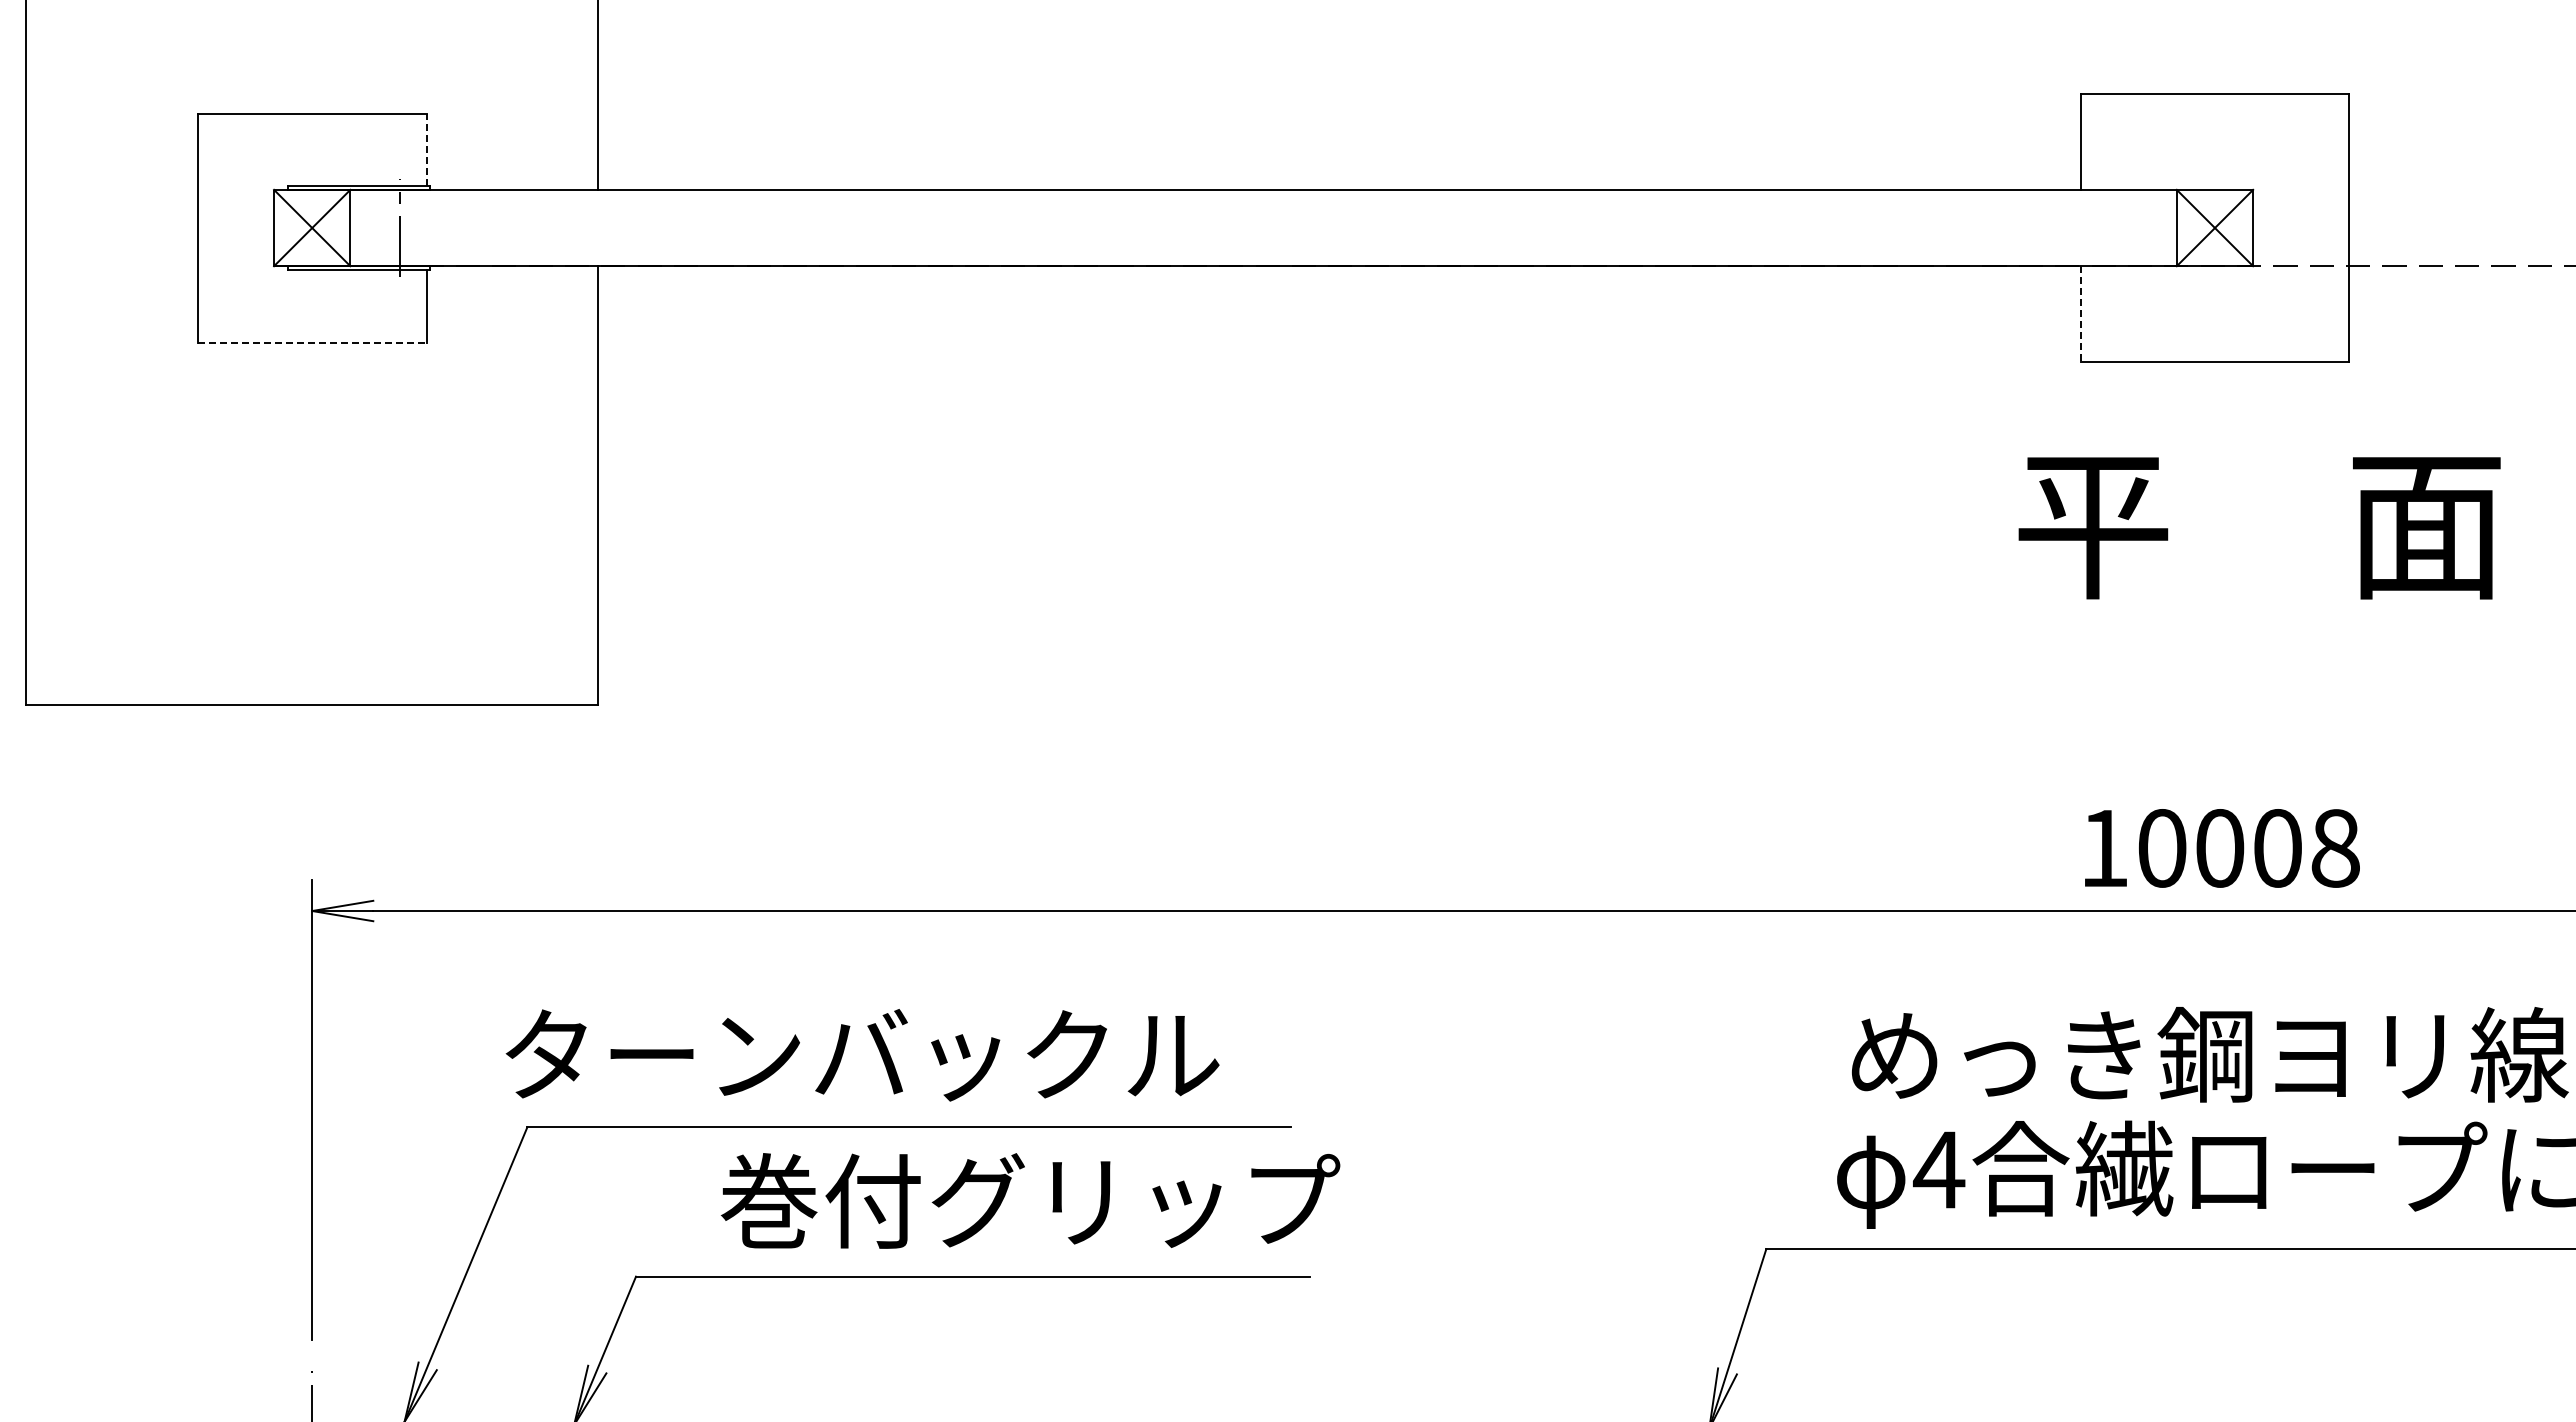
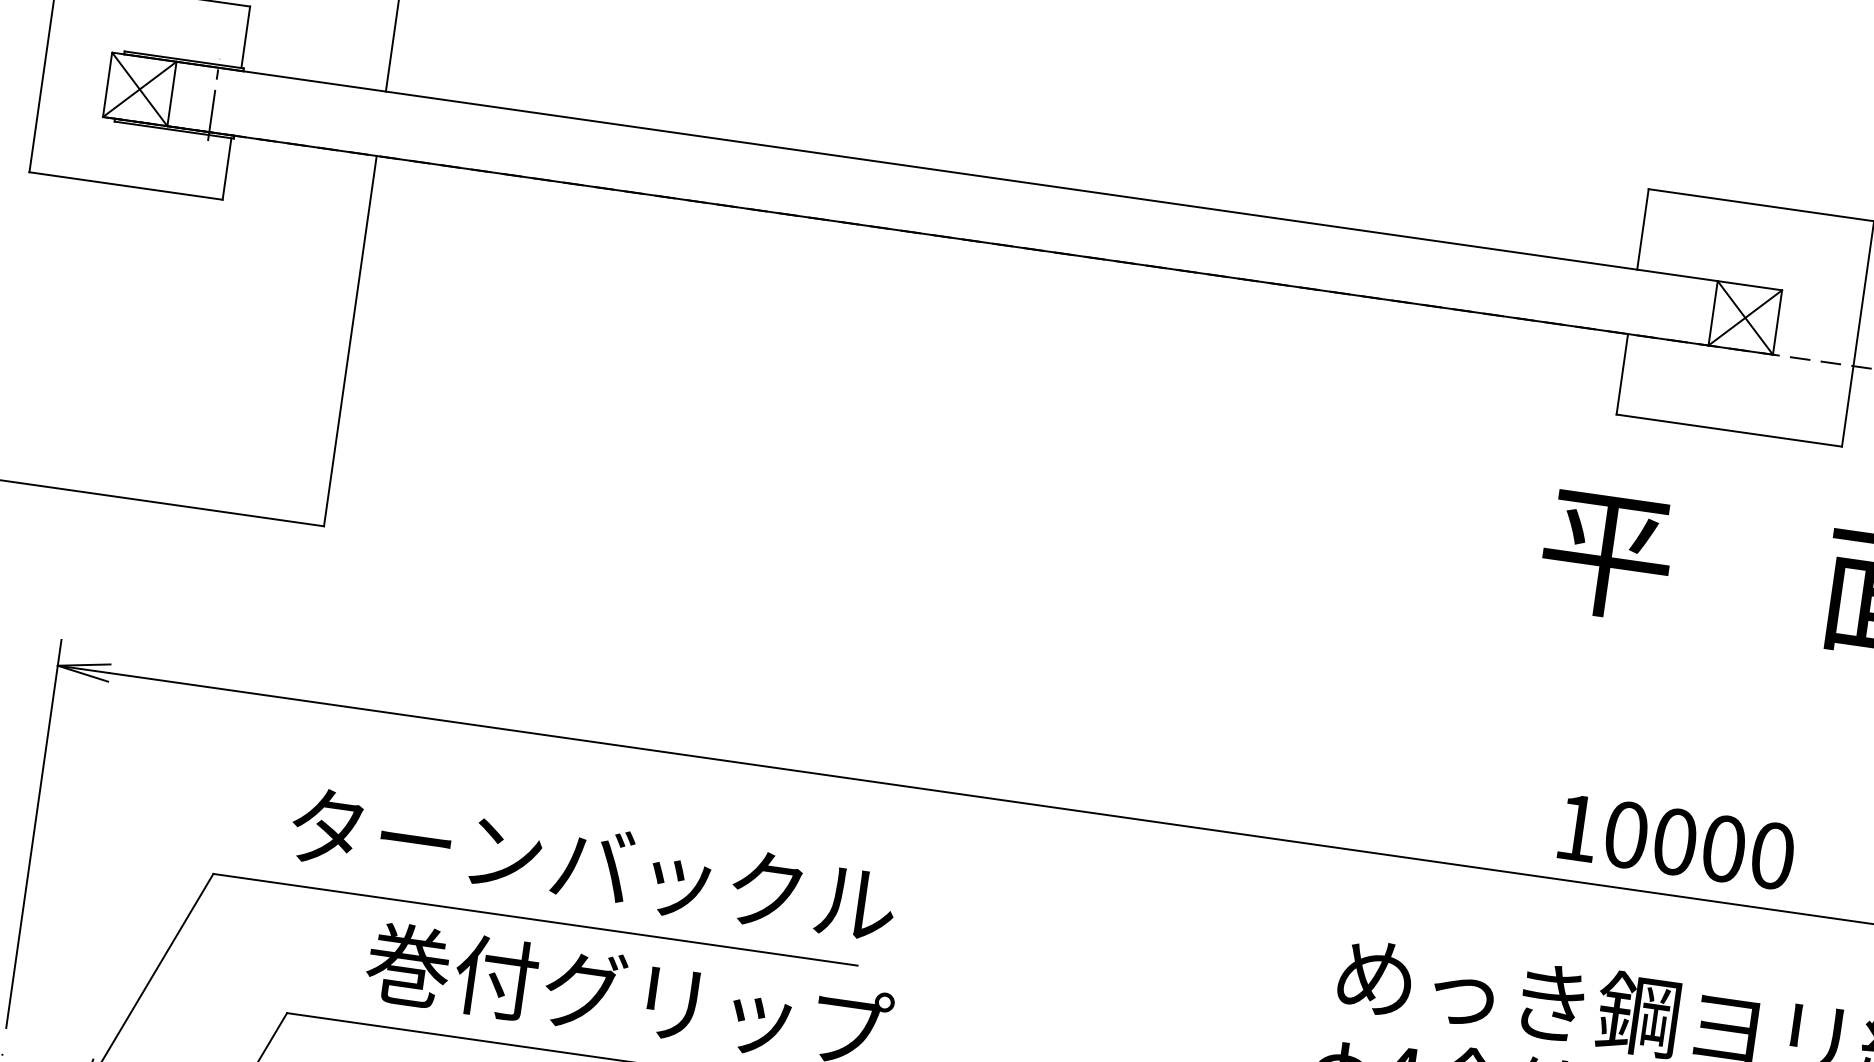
line: (426, 149) -> (245, 36), dashed -> solid
line: (2081, 313) -> (1622, 373), dashed -> solid
line: (312, 342) -> (126, 186), dashed -> solid
text: (2335, 848) -> (1772, 855), 10008 -> 10000
text: (862, 1055) -> (593, 866), moved

